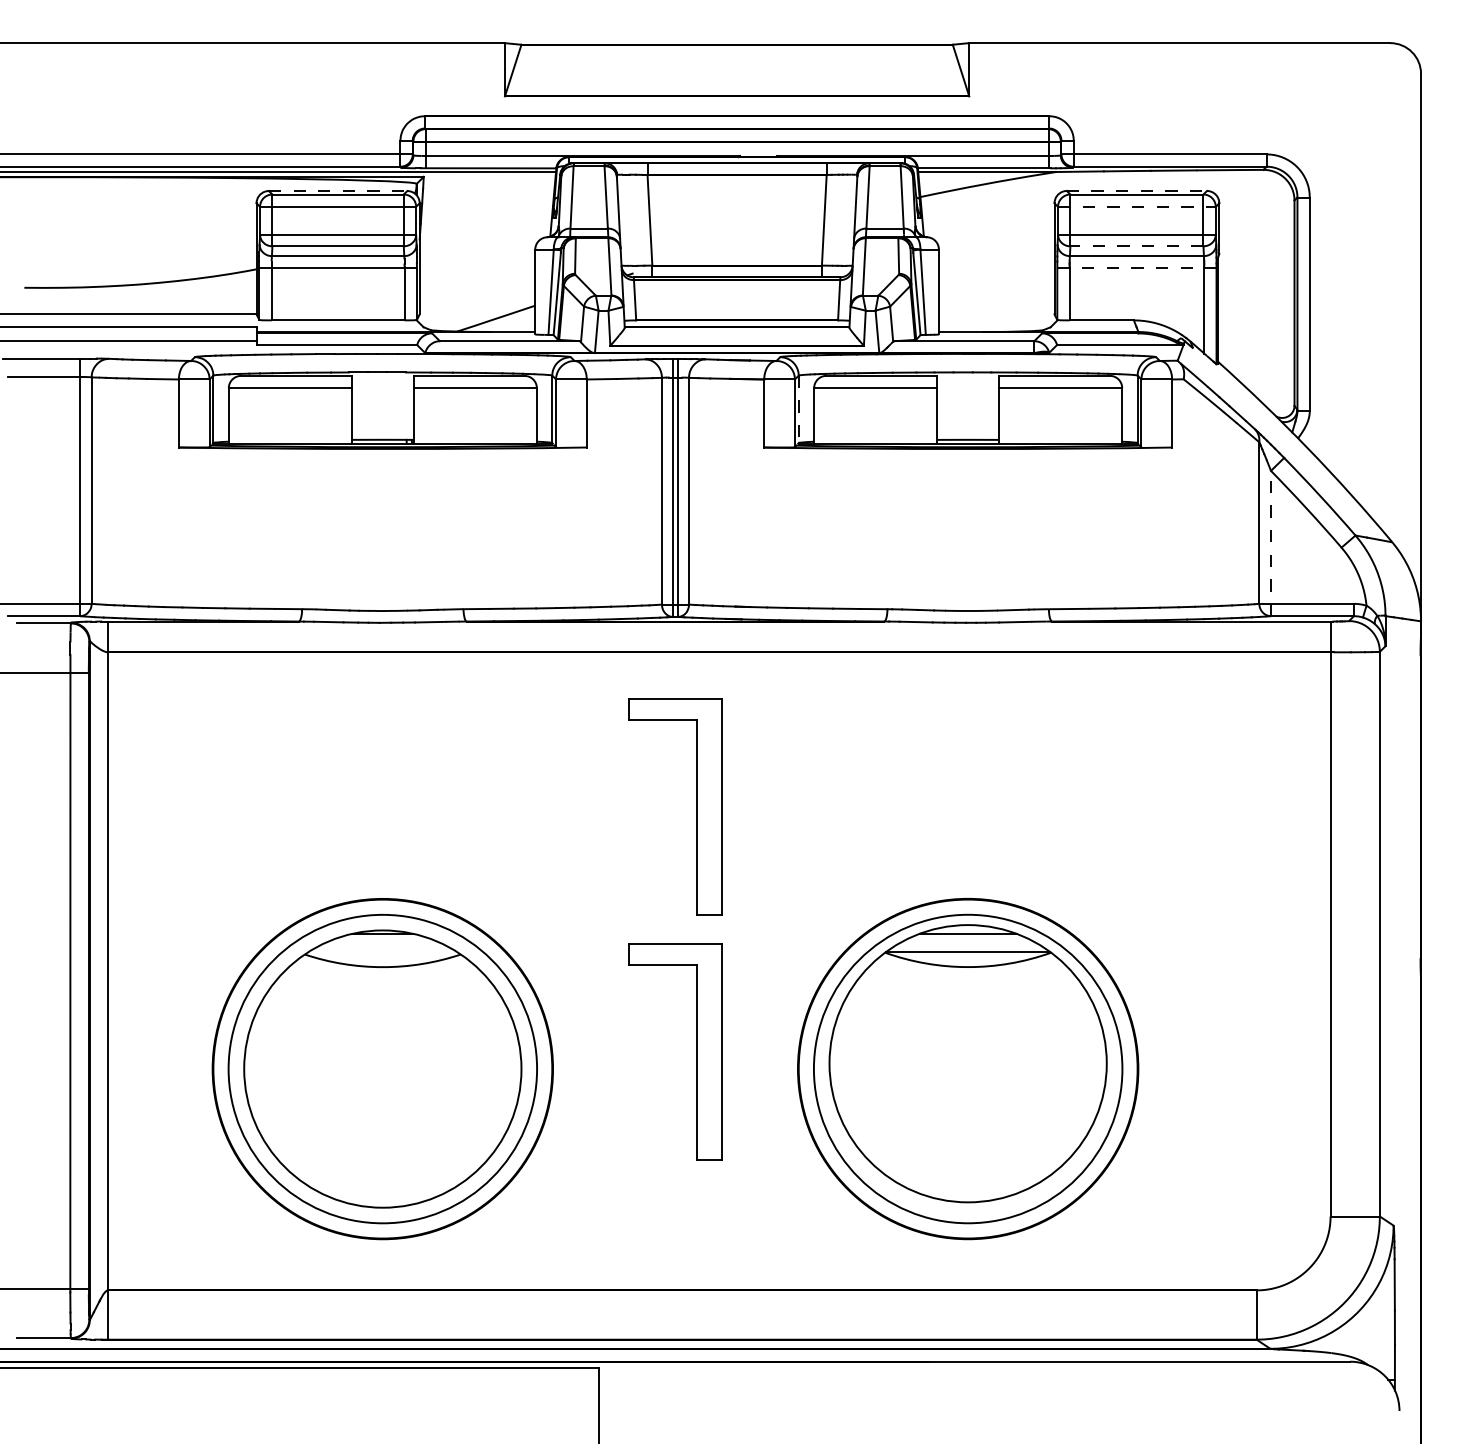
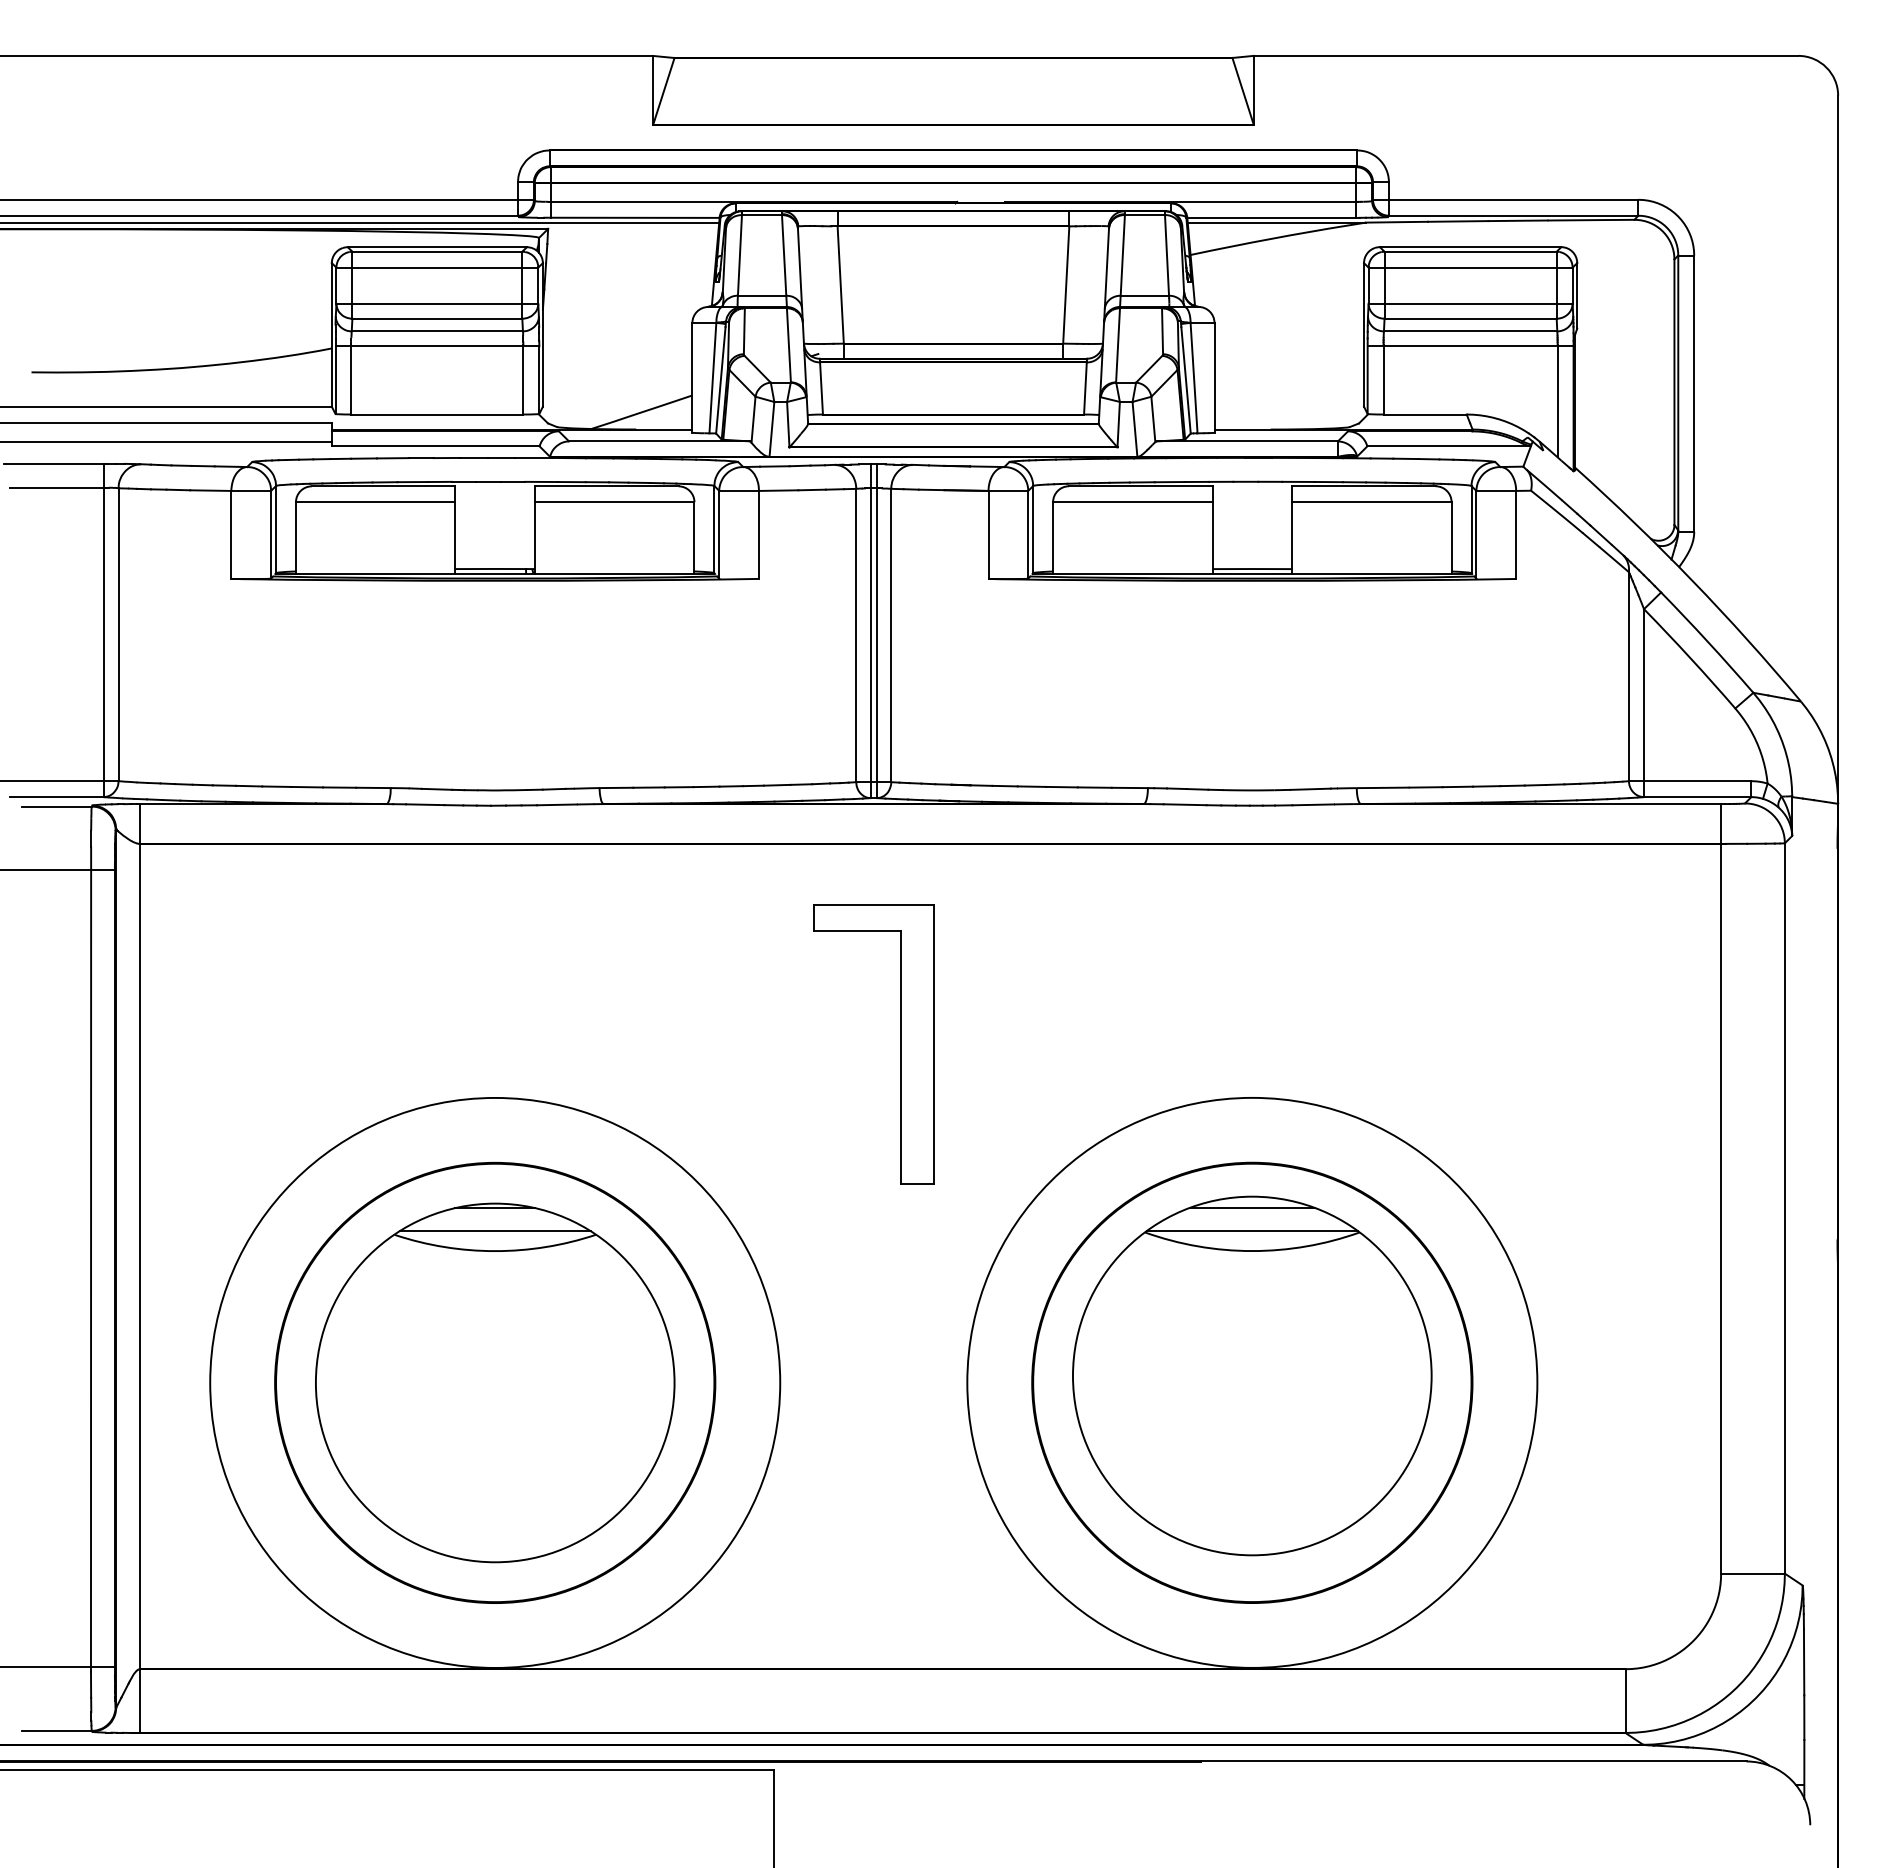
line: (338, 191) -> (437, 247), dashed -> solid
line: (1136, 191) -> (1470, 247), dashed -> solid
line: (1137, 206) -> (1471, 267), dashed -> solid
line: (1136, 246) -> (1470, 318), dashed -> solid
line: (1136, 267) -> (1470, 346), dashed -> solid
line: (798, 409) -> (1033, 529), dashed -> solid
line: (1271, 543) -> (1644, 703), dashed -> solid
line: (382, 951) -> (494, 1231), added
part: (696, 1052) -> (900, 1361), removed
circle: (383, 1068) -> (495, 1382), size x1.43
circle: (968, 1068) -> (1252, 1382), size x1.43

